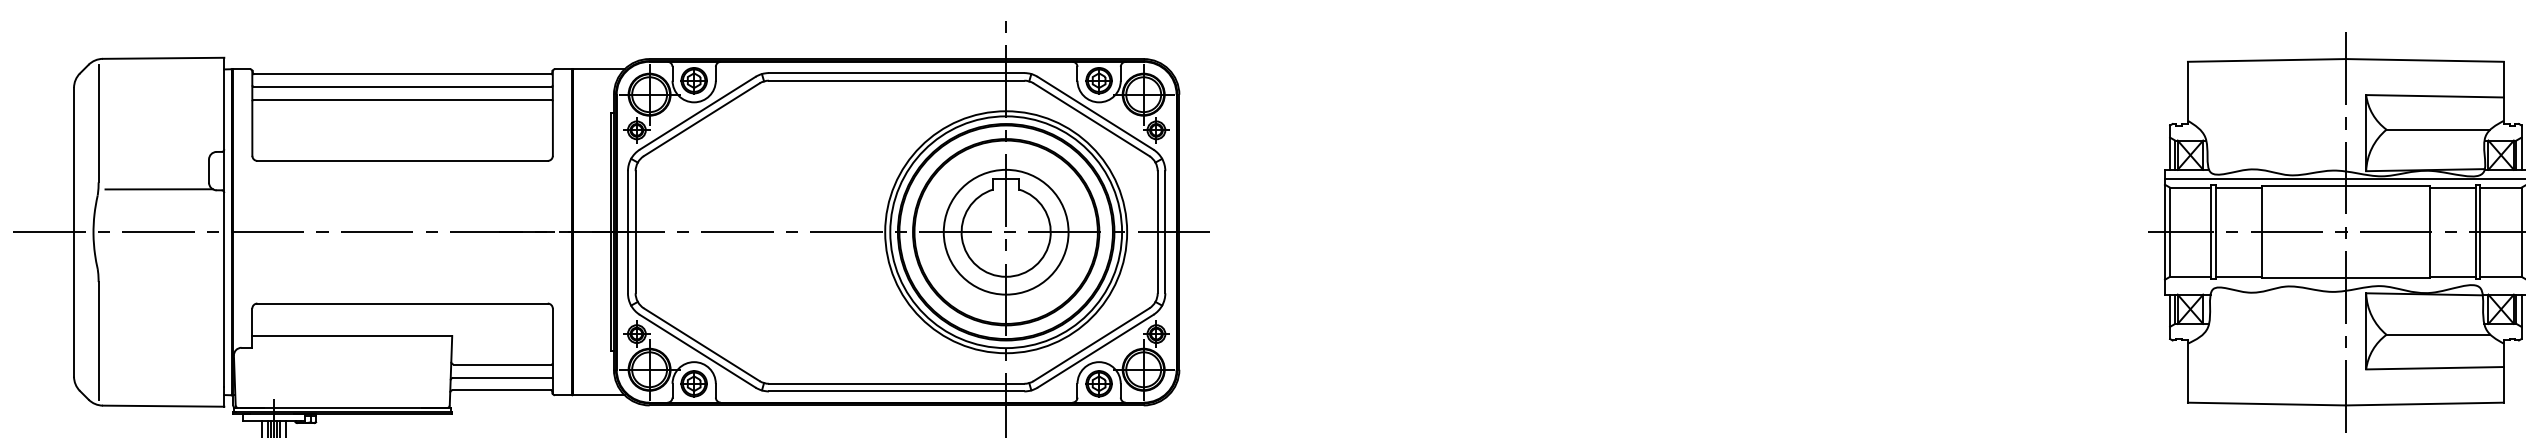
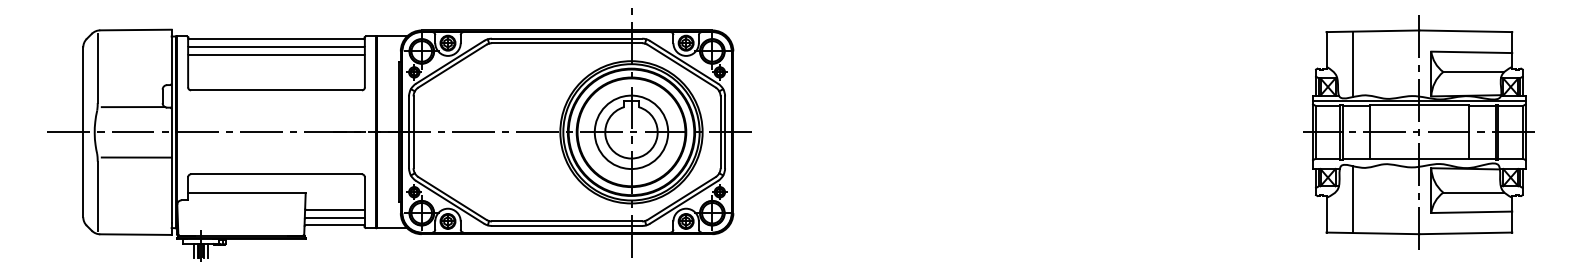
line: (2233, 116) -> (1353, 64), added
line: (164, 275) -> (136, 157), added
line: (2233, 346) -> (1353, 199), added

